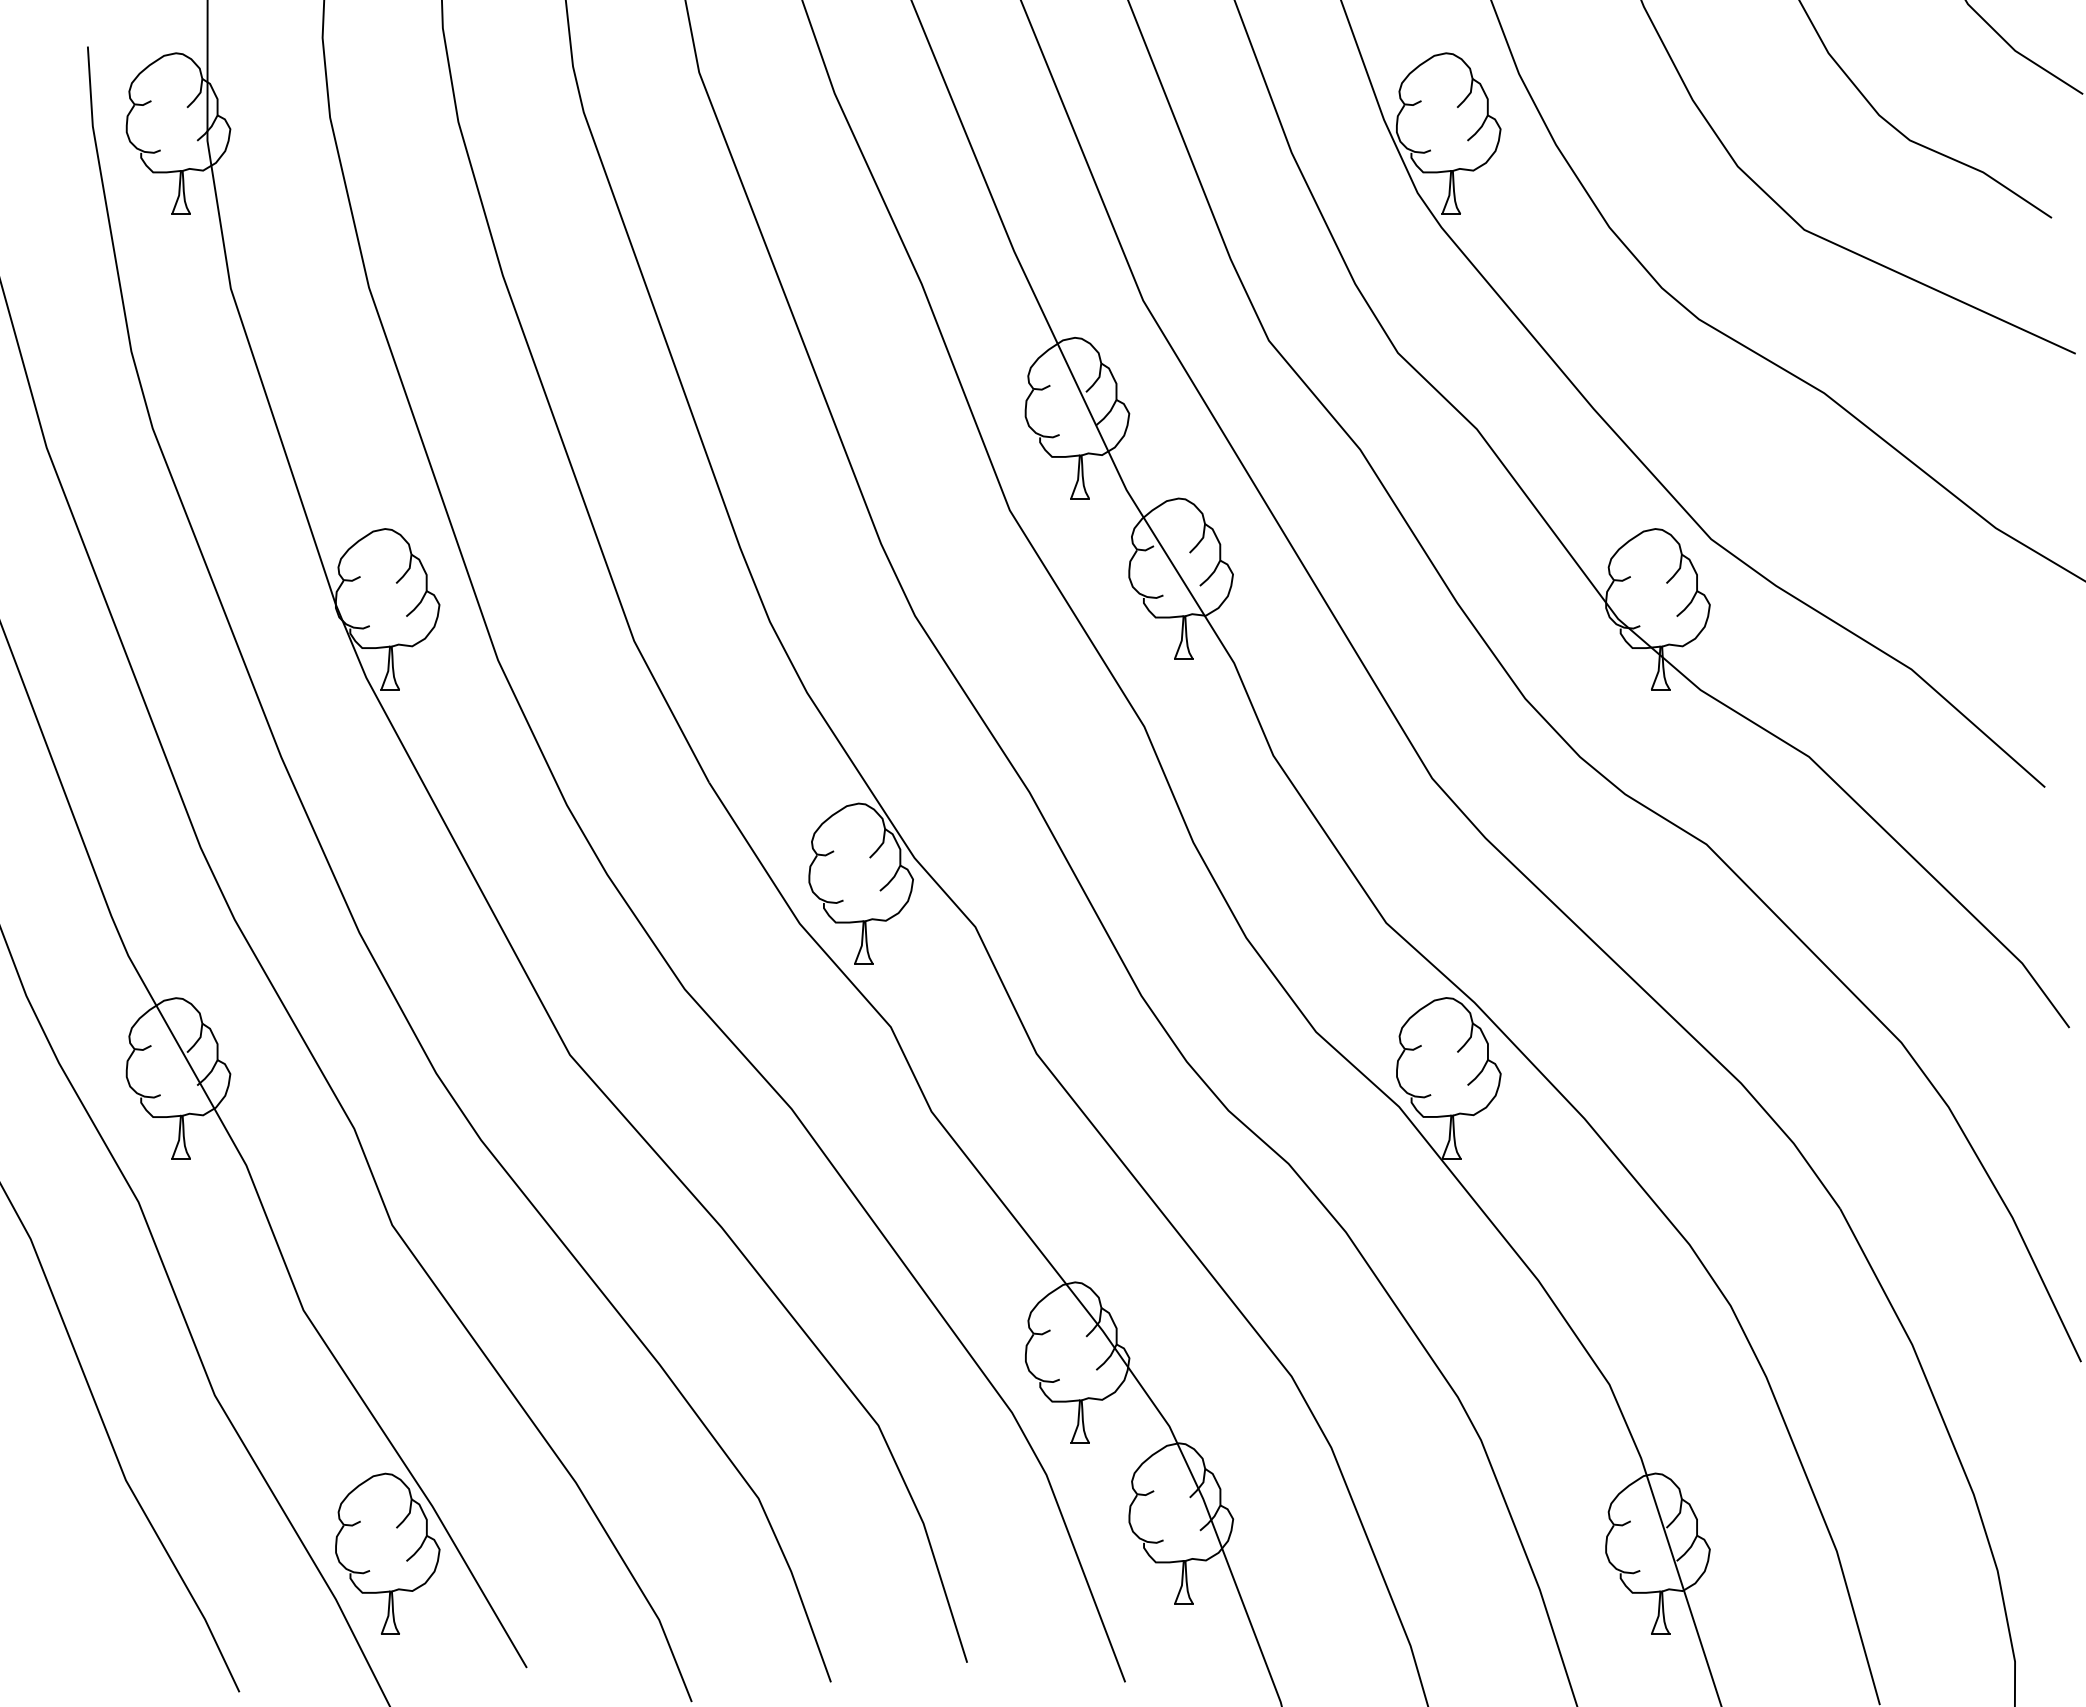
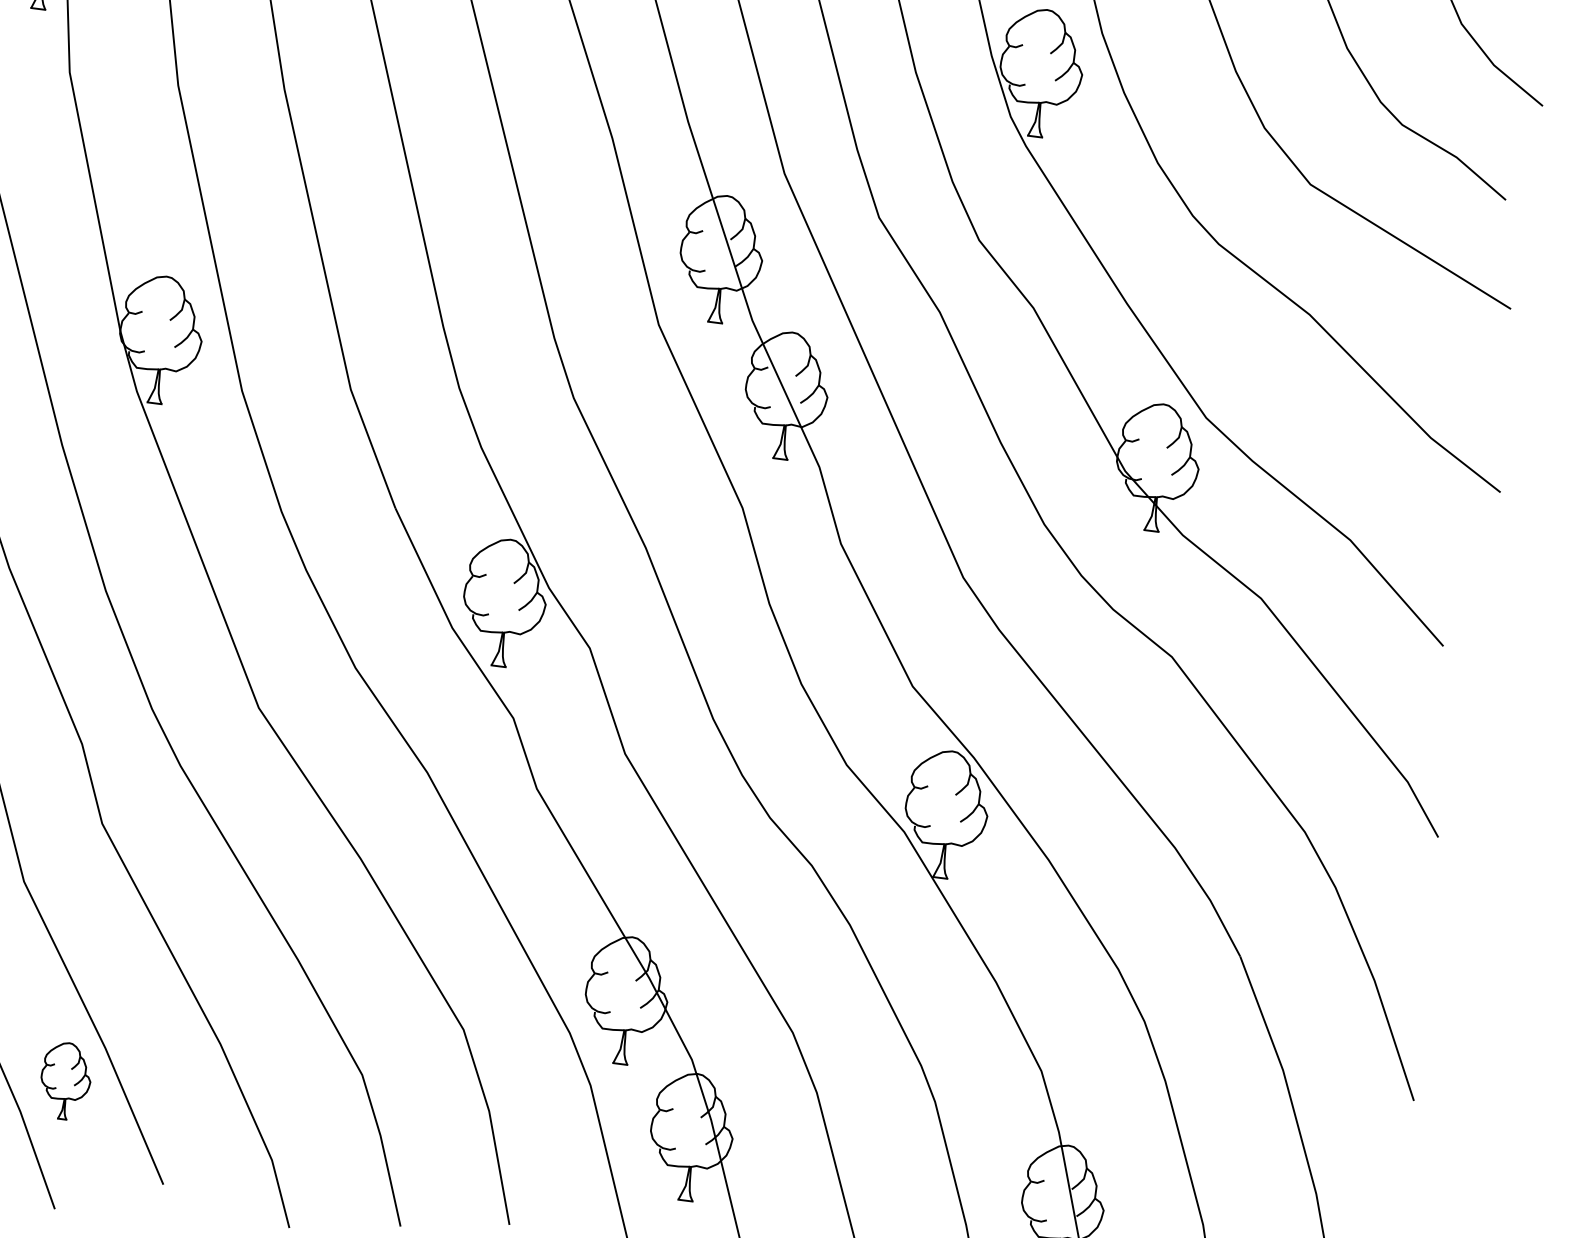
part: (387, 1553) -> (65, 1080), size x0.6

